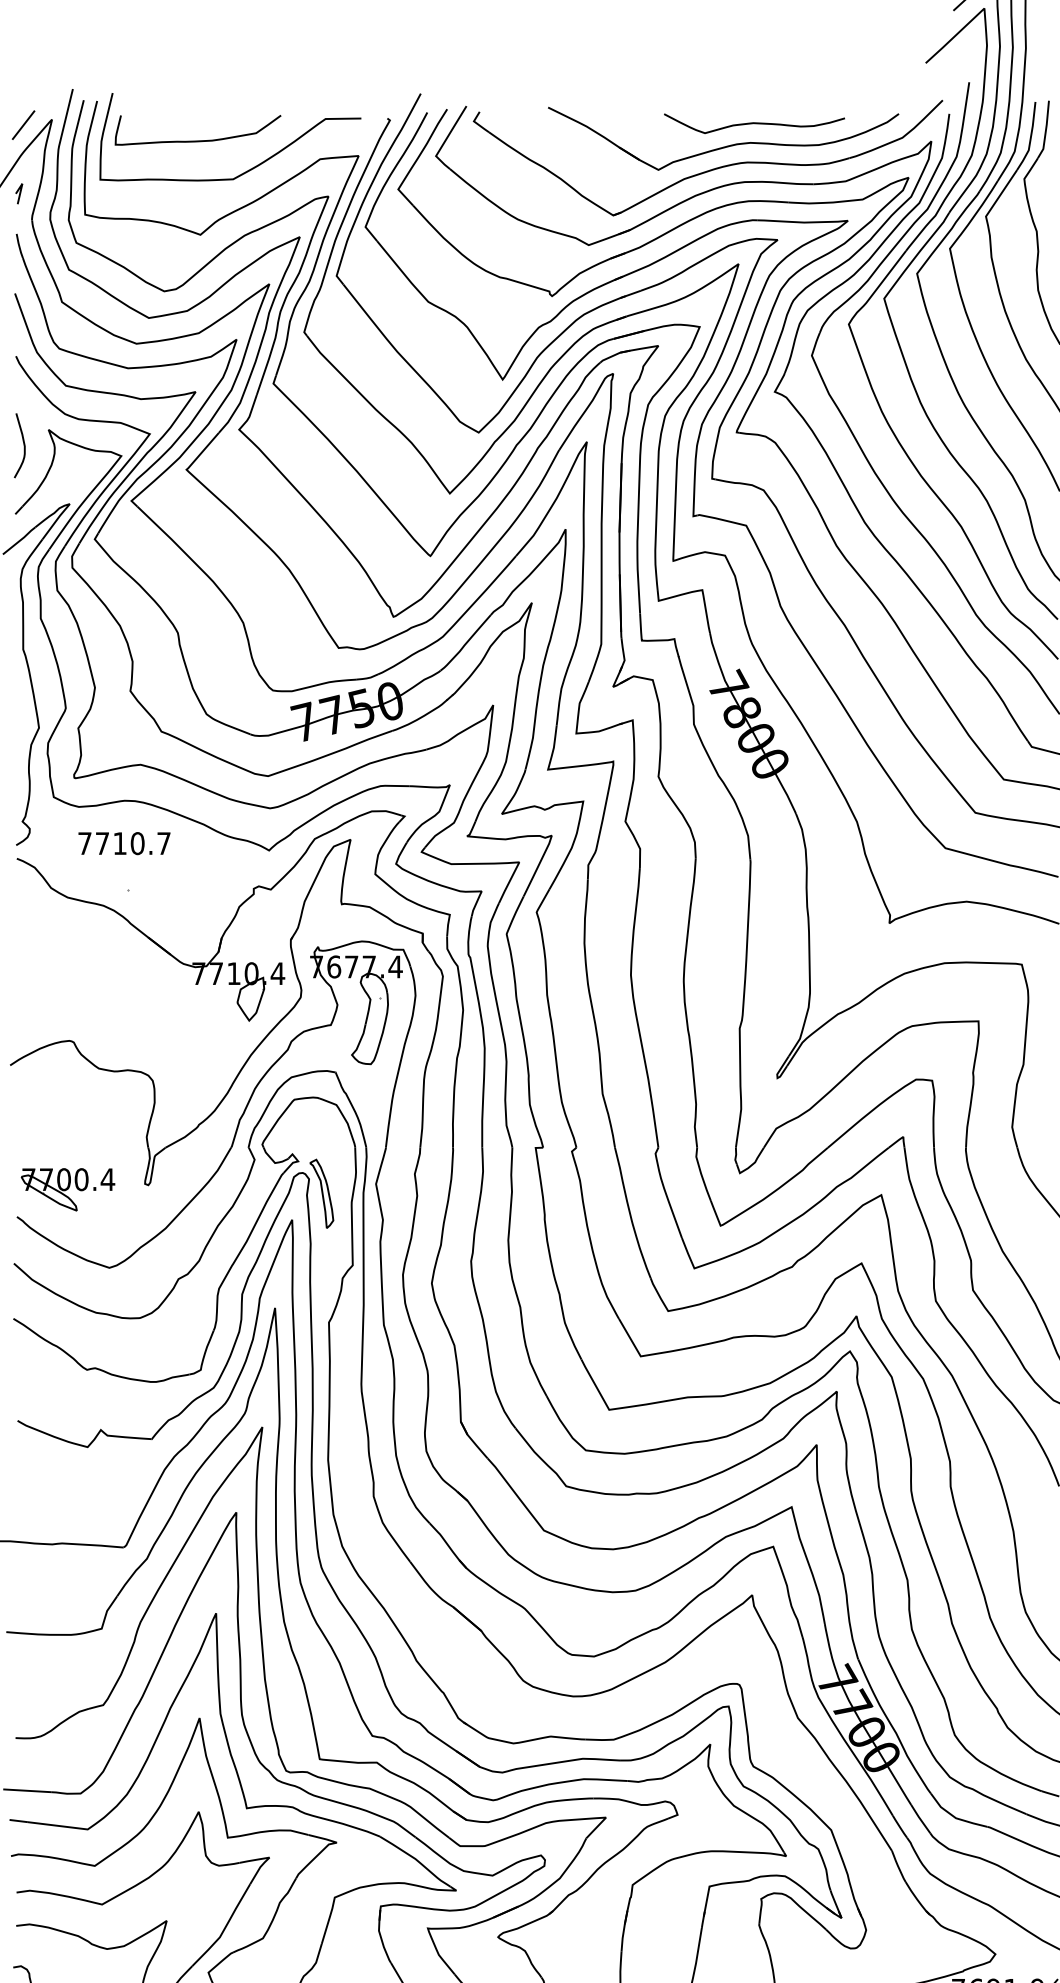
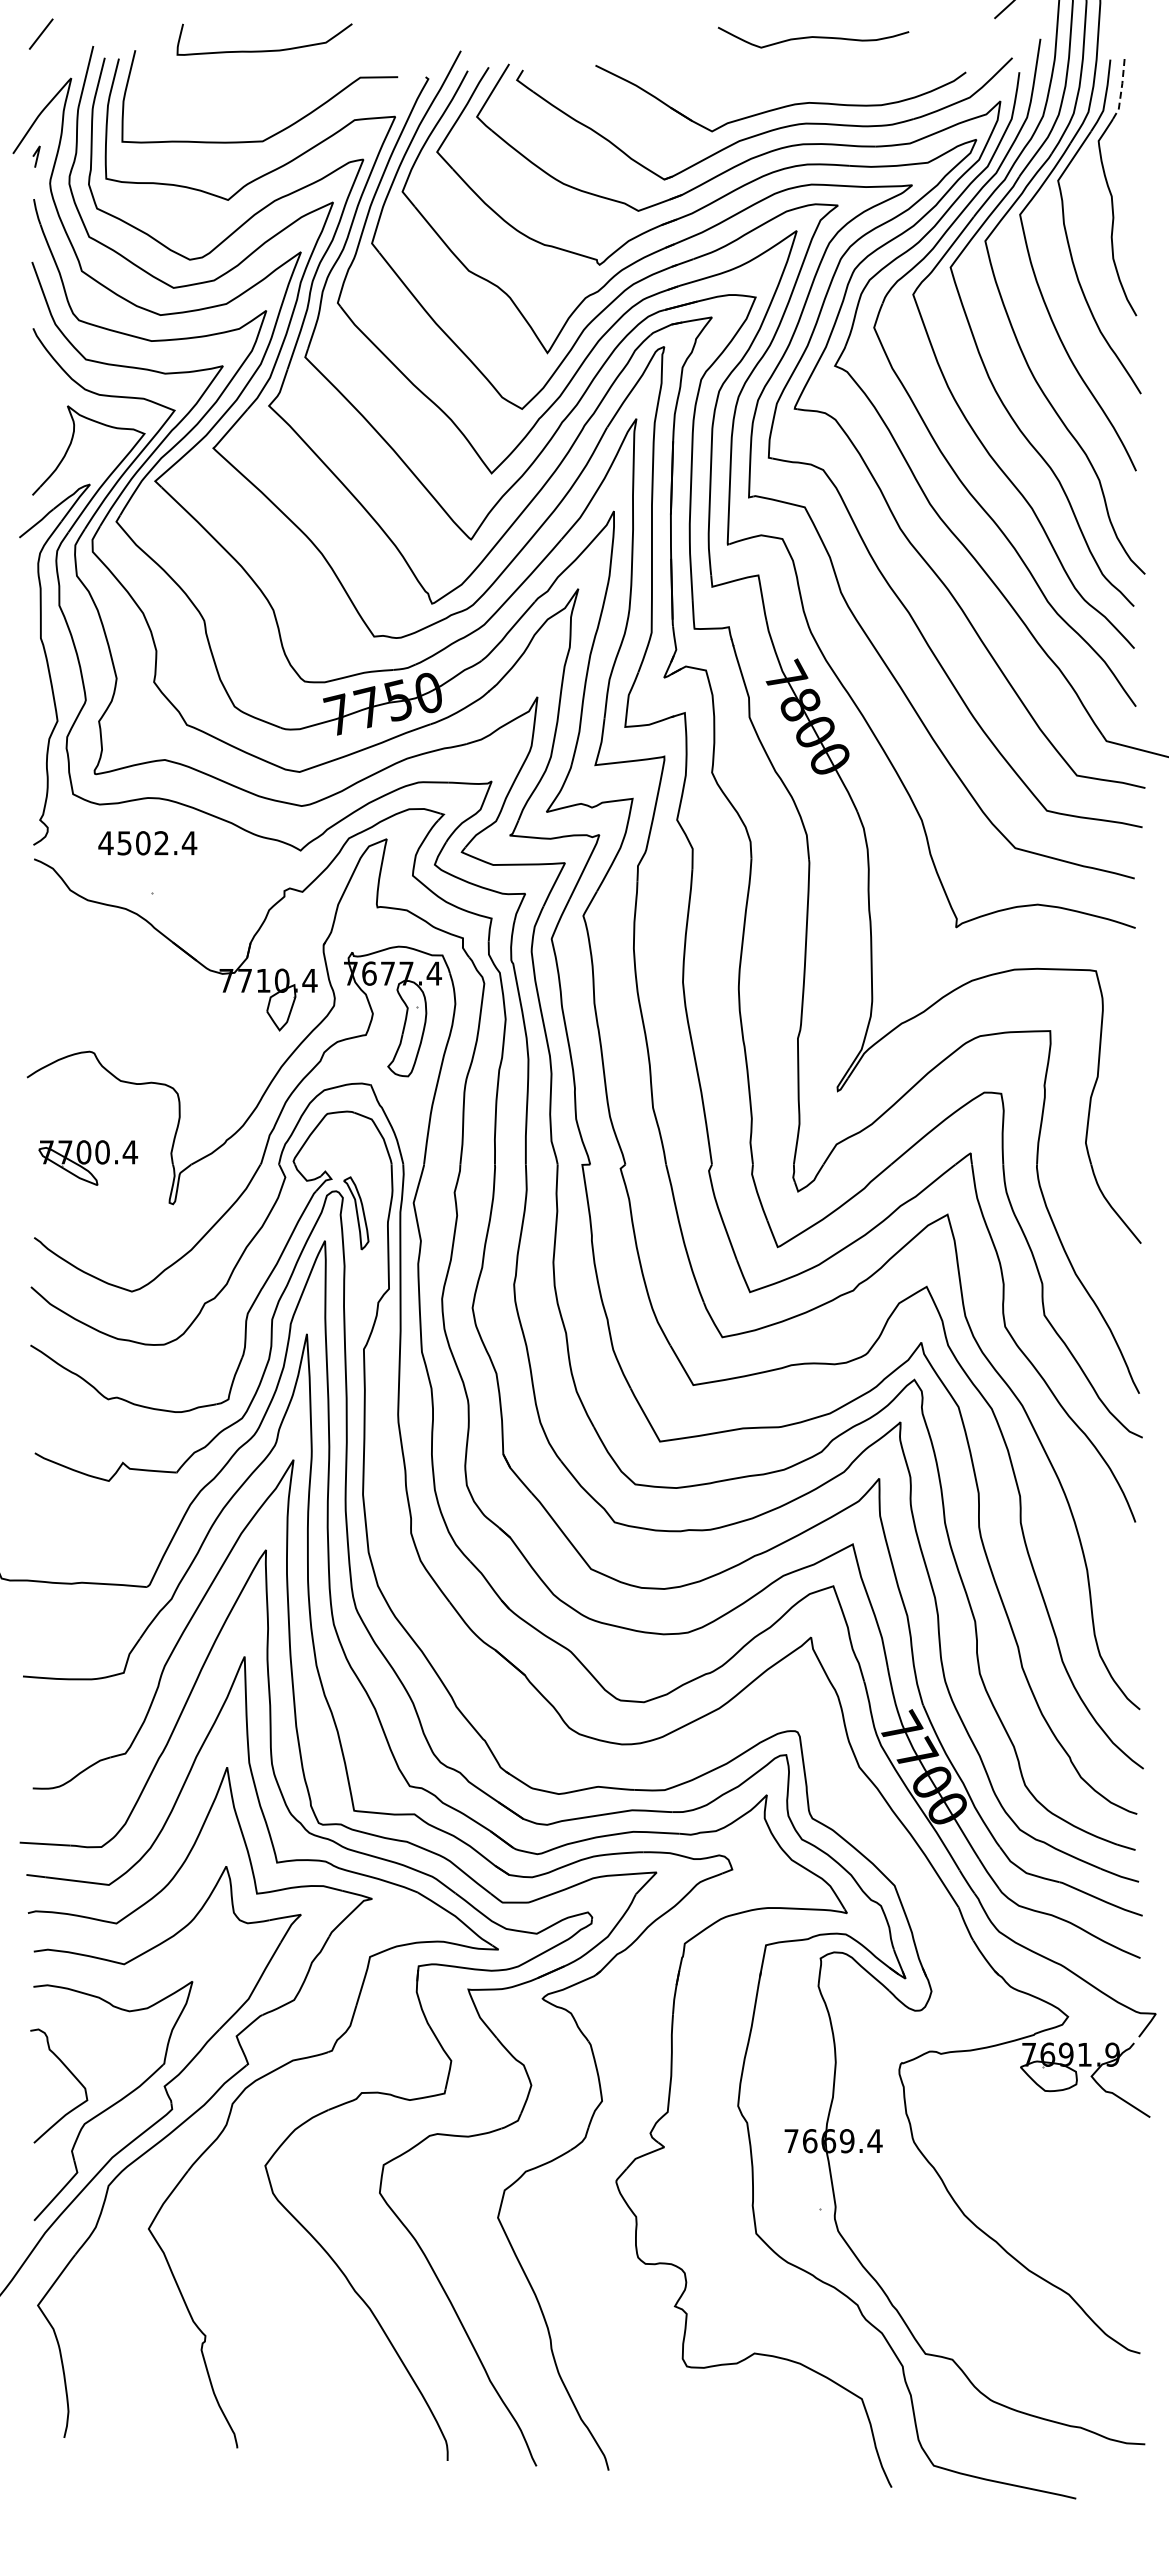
curve: (754, 123) -> (813, 37), moved
line: (23, 124) -> (41, 33), moved
line: (1045, 130) -> (1121, 89), solid -> dashed
curve: (197, 140) -> (264, 50), moved
curve: (23, 445) -> (41, 422), removed
text: (124, 843) -> (147, 843), 7710.7 -> 4502.4
part: (68, 1189) -> (88, 1162), moved

